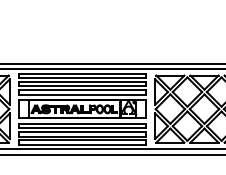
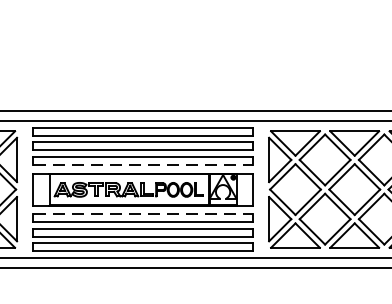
line: (83, 94) -> (144, 164), solid -> dashed
line: (83, 123) -> (144, 214), solid -> dashed

